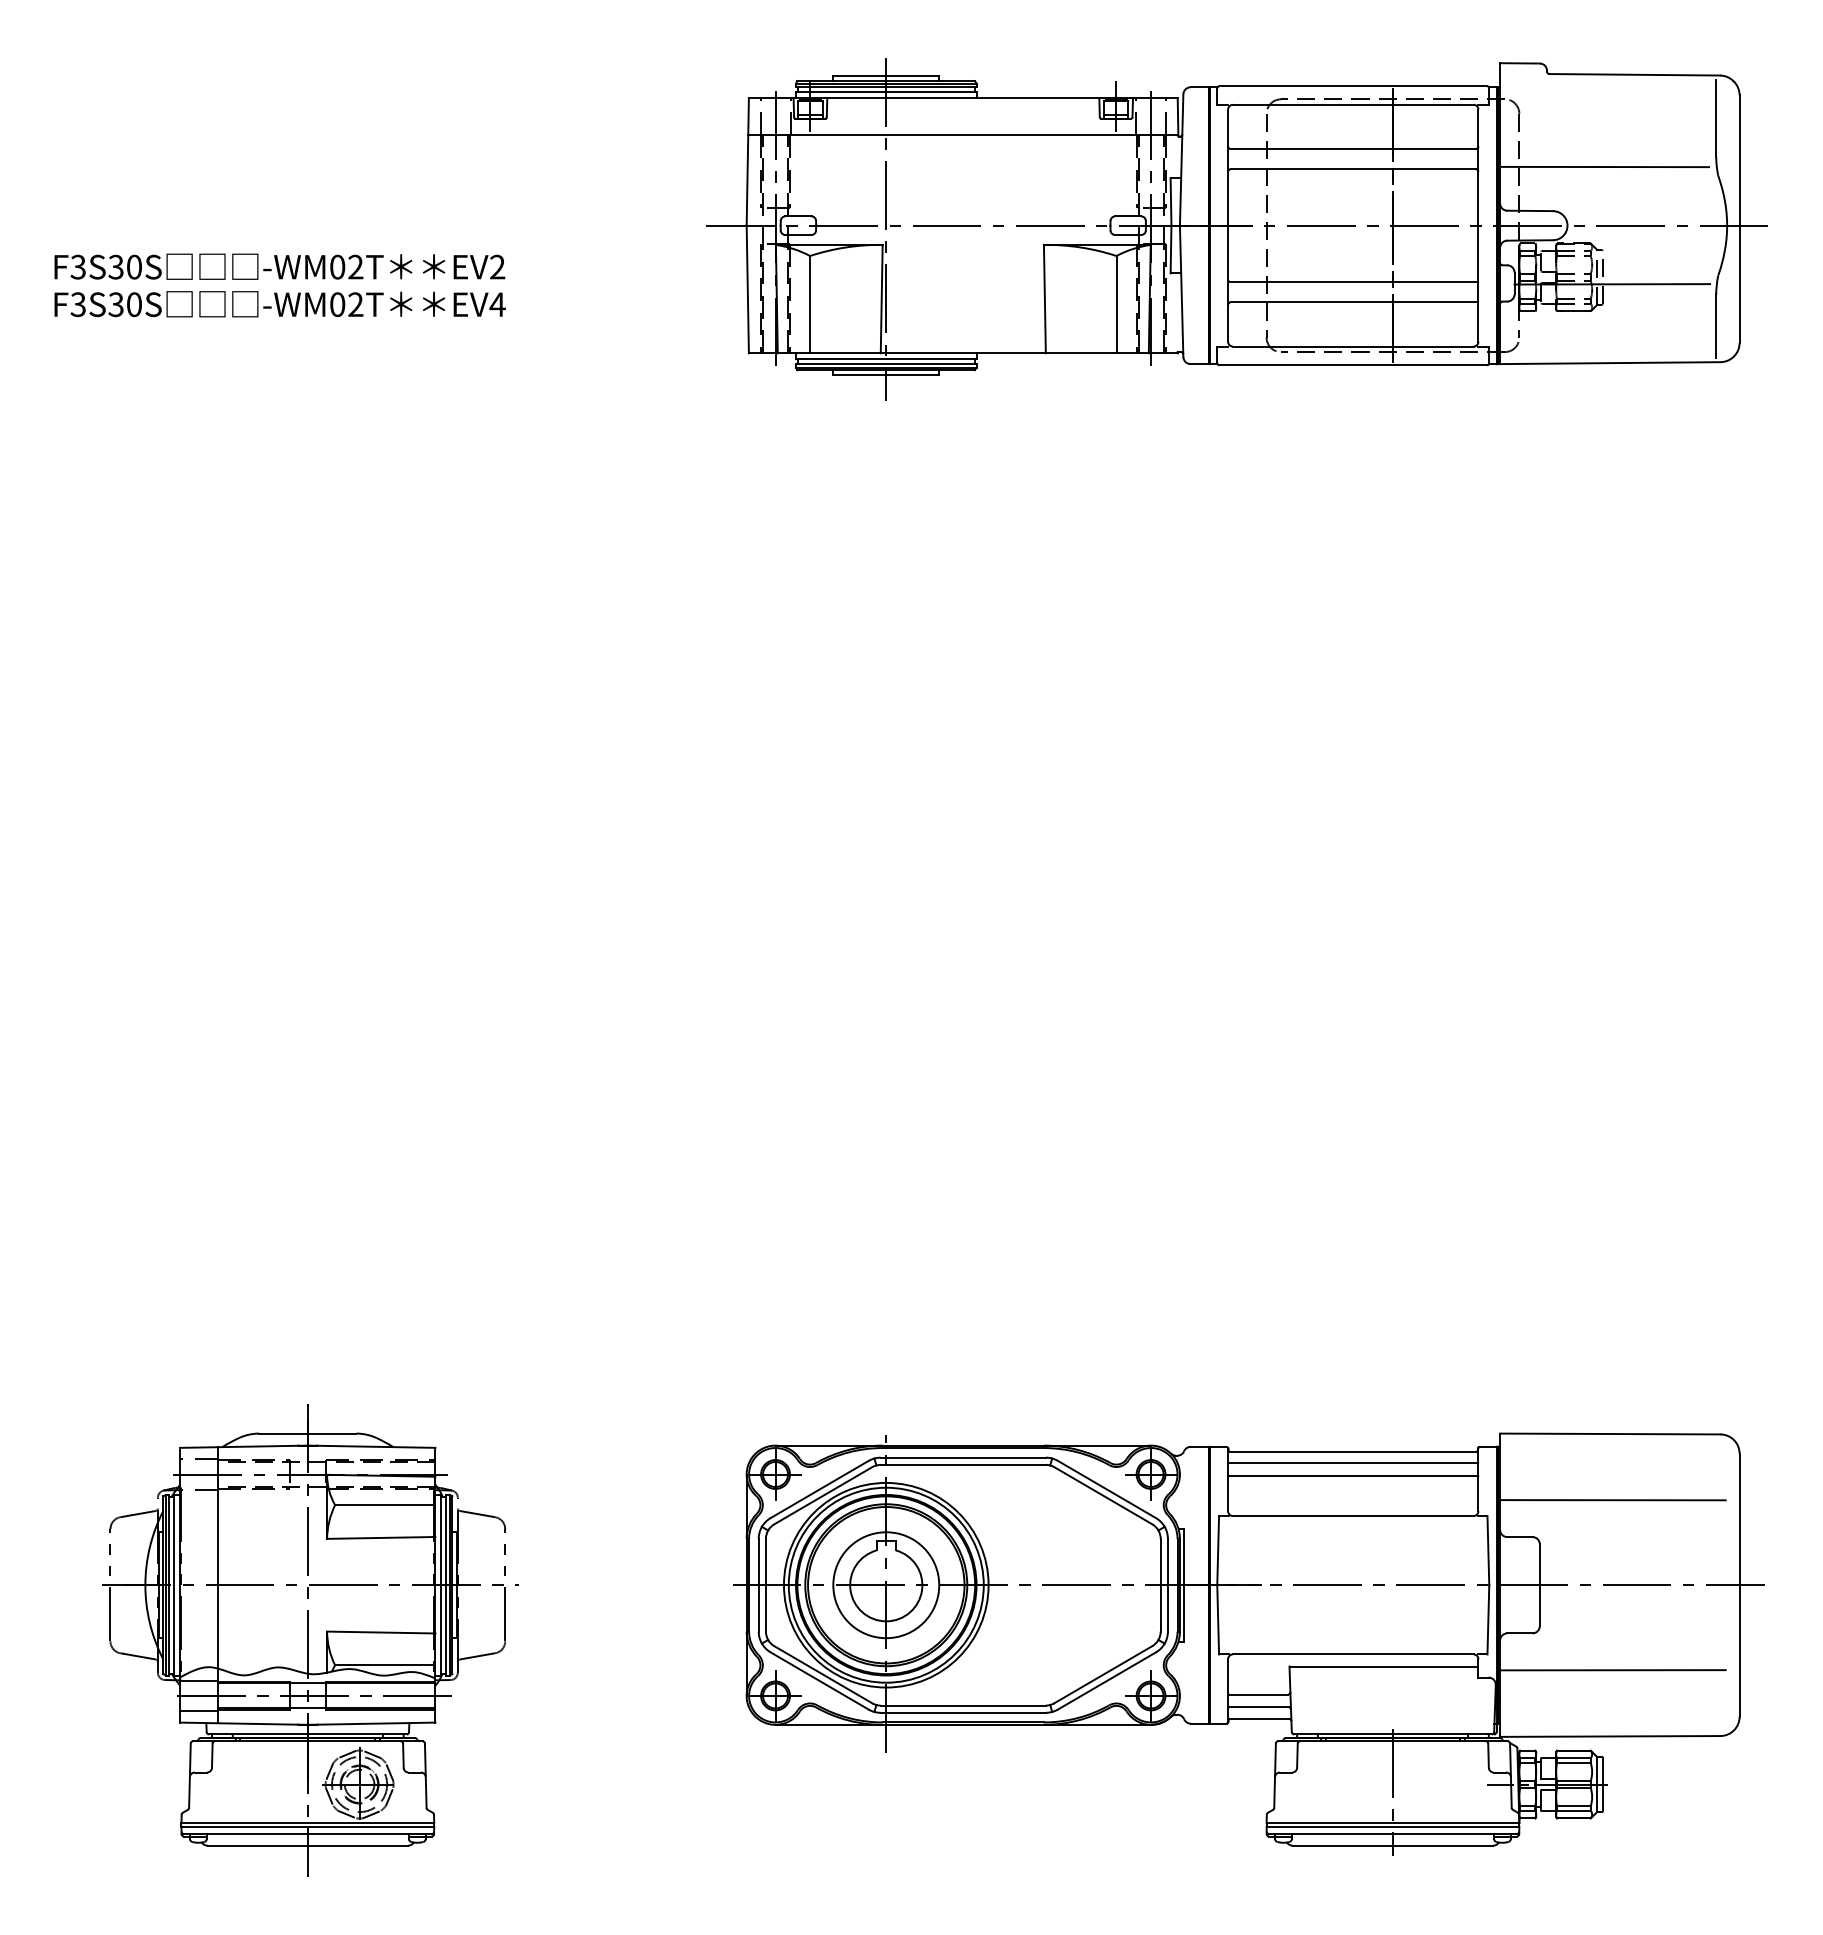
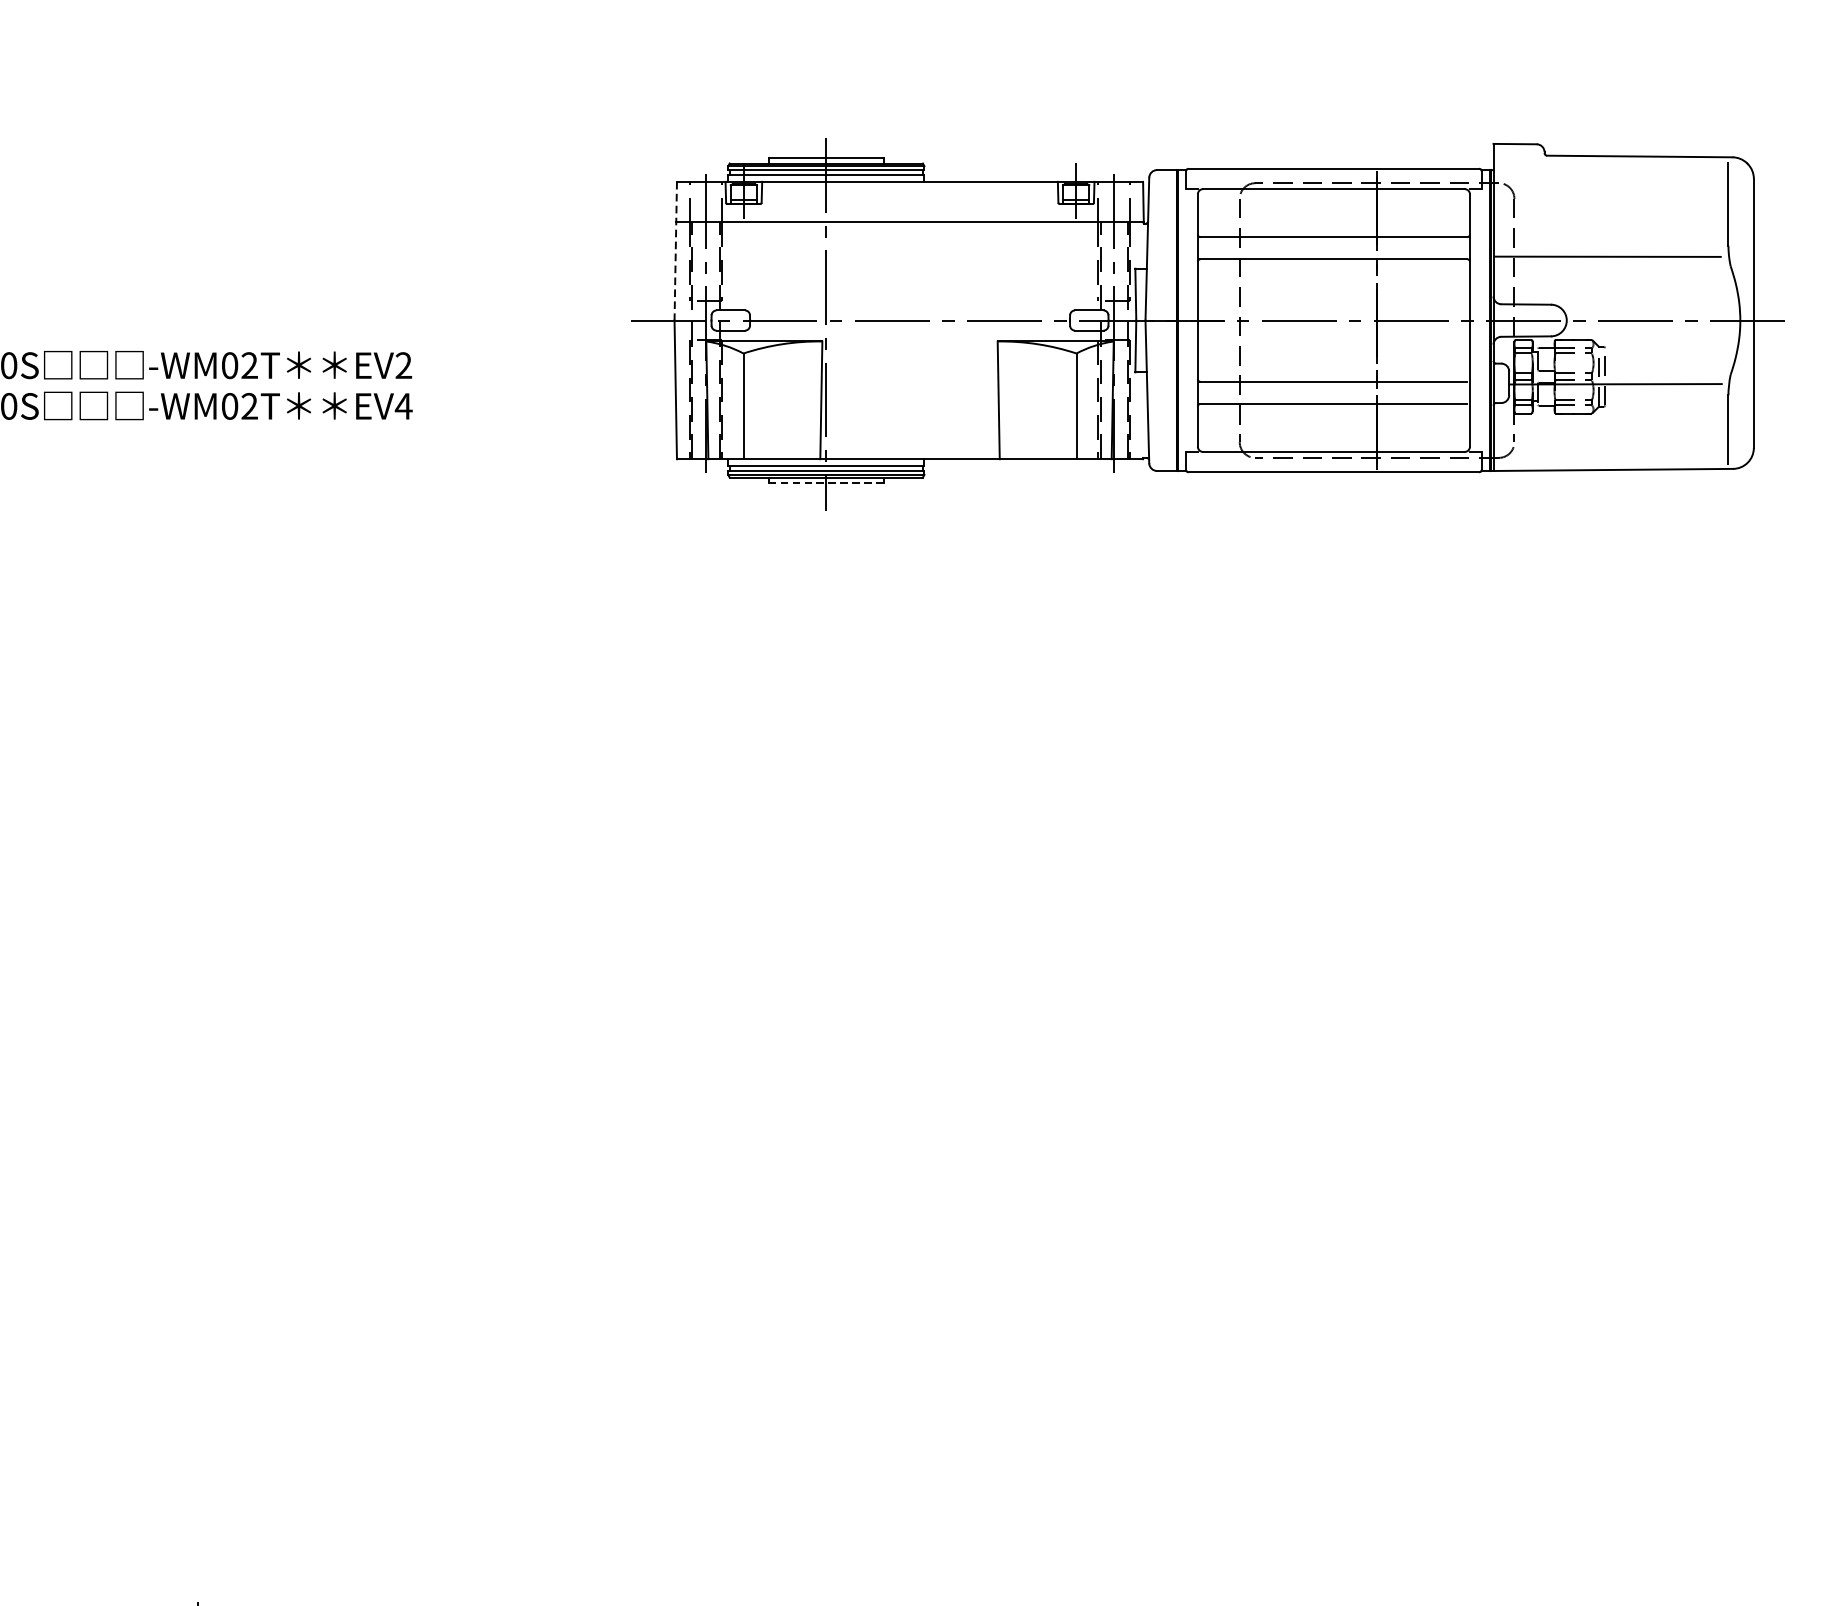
line: (747, 161) -> (675, 250), solid -> dashed
line: (886, 374) -> (826, 482), solid -> dashed

